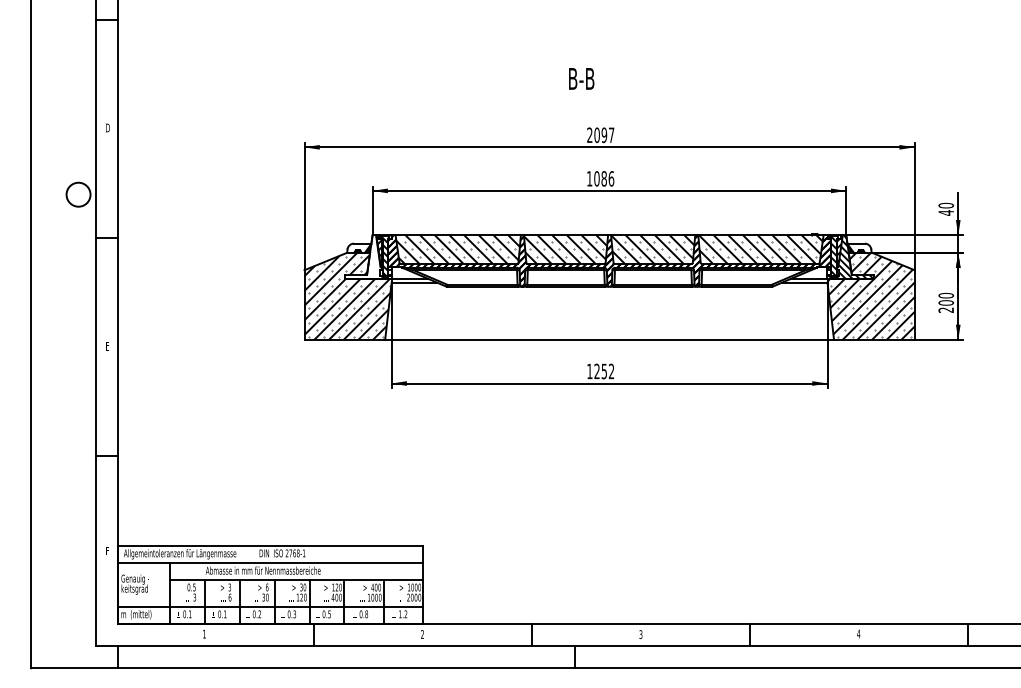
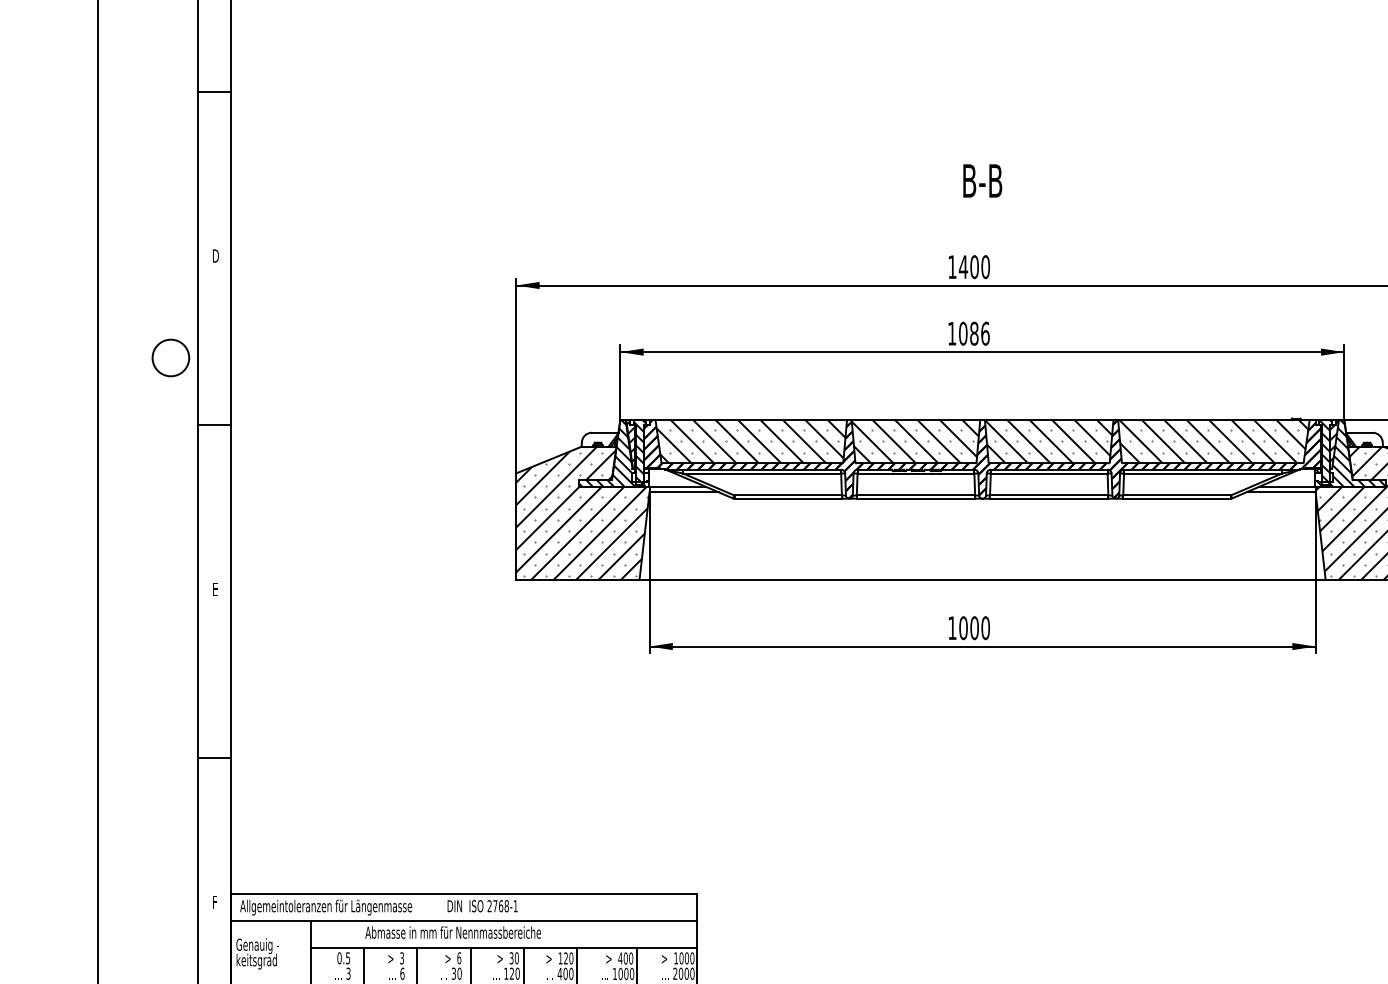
text: (581, 78) -> (982, 180), moved
text: (600, 135) -> (968, 267), 2097 -> 1400
hatch: (367, 256) -> (612, 452), added
text: (604, 371) -> (974, 628), 1252 -> 1000

